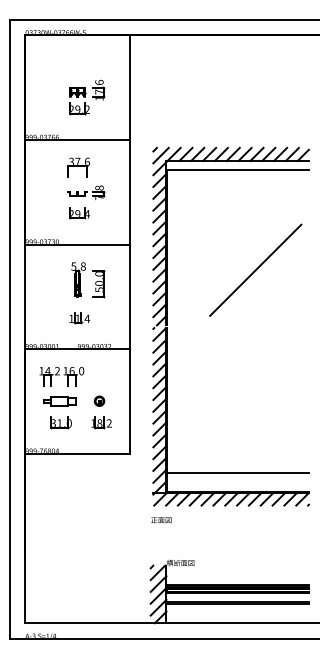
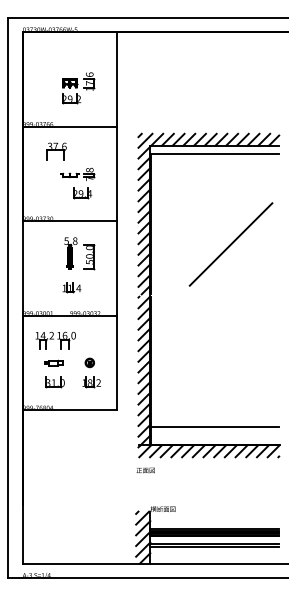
part: (78, 167) -> (56, 151), moved
part: (79, 213) -> (82, 193), moved
part: (59, 401) -> (53, 363), size x0.6

